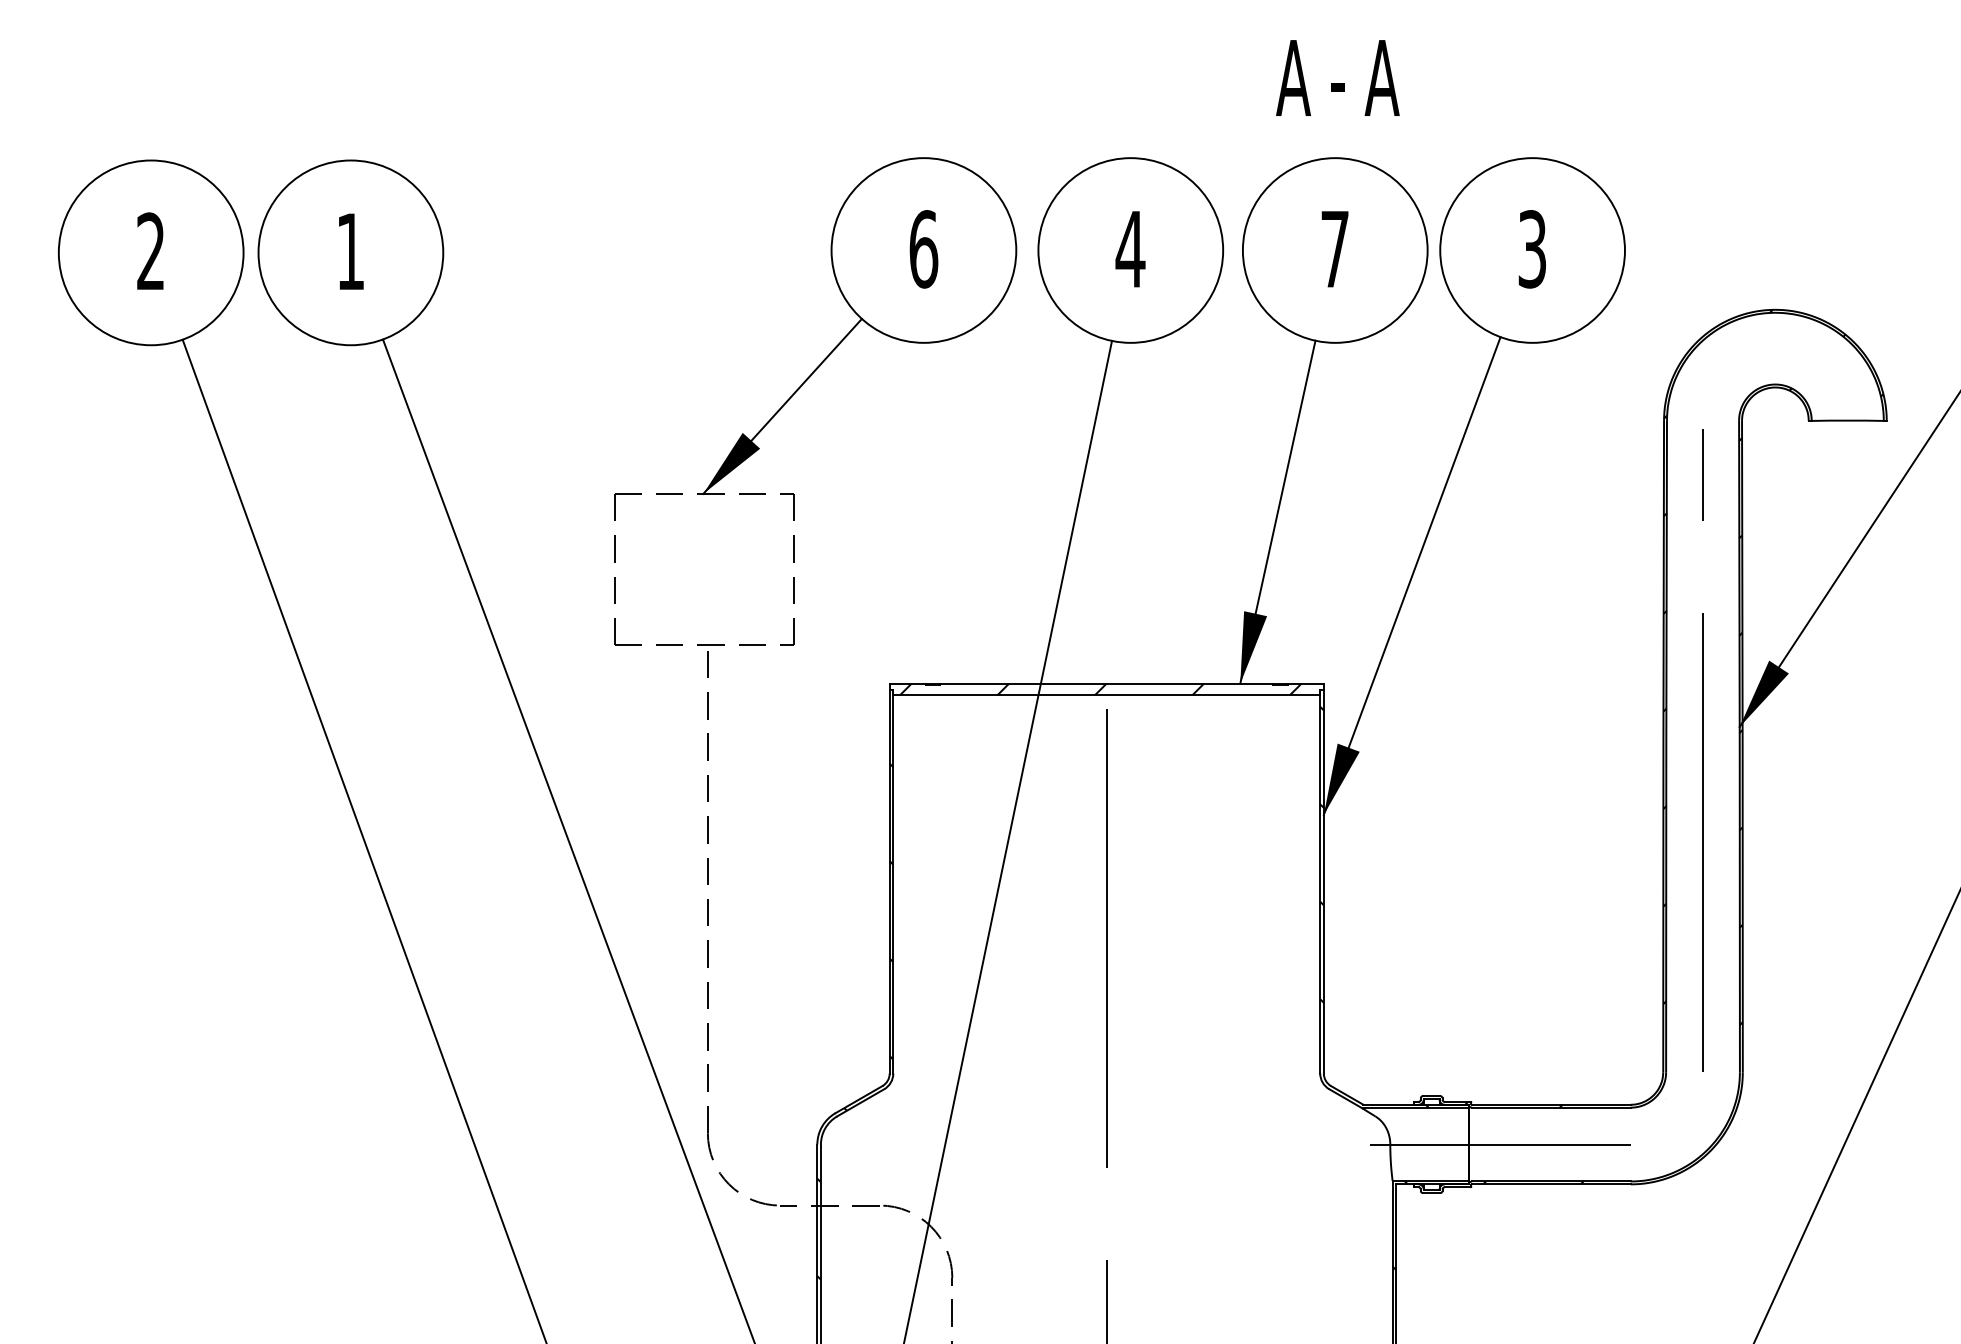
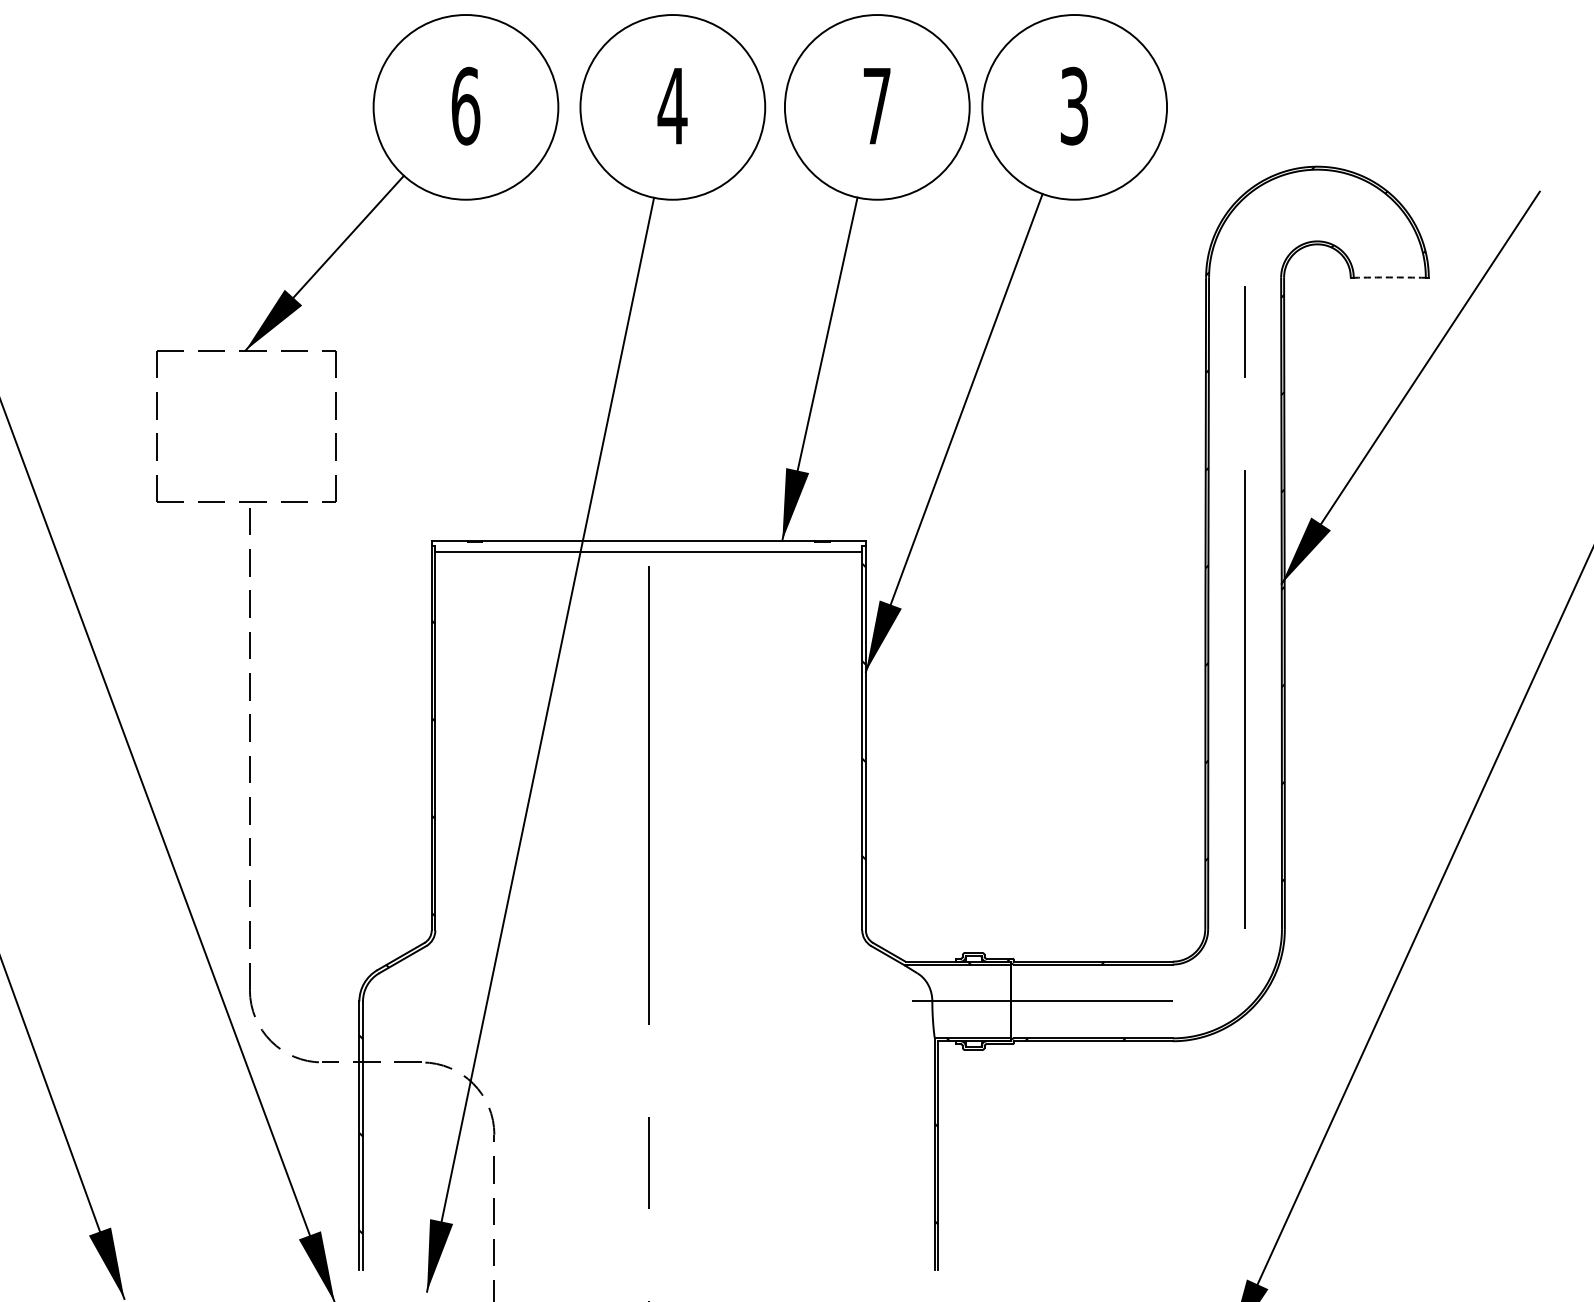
arc: (1847, 420) -> (1389, 277), solid -> dashed
hatch: (1100, 689) -> (642, 546), removed

